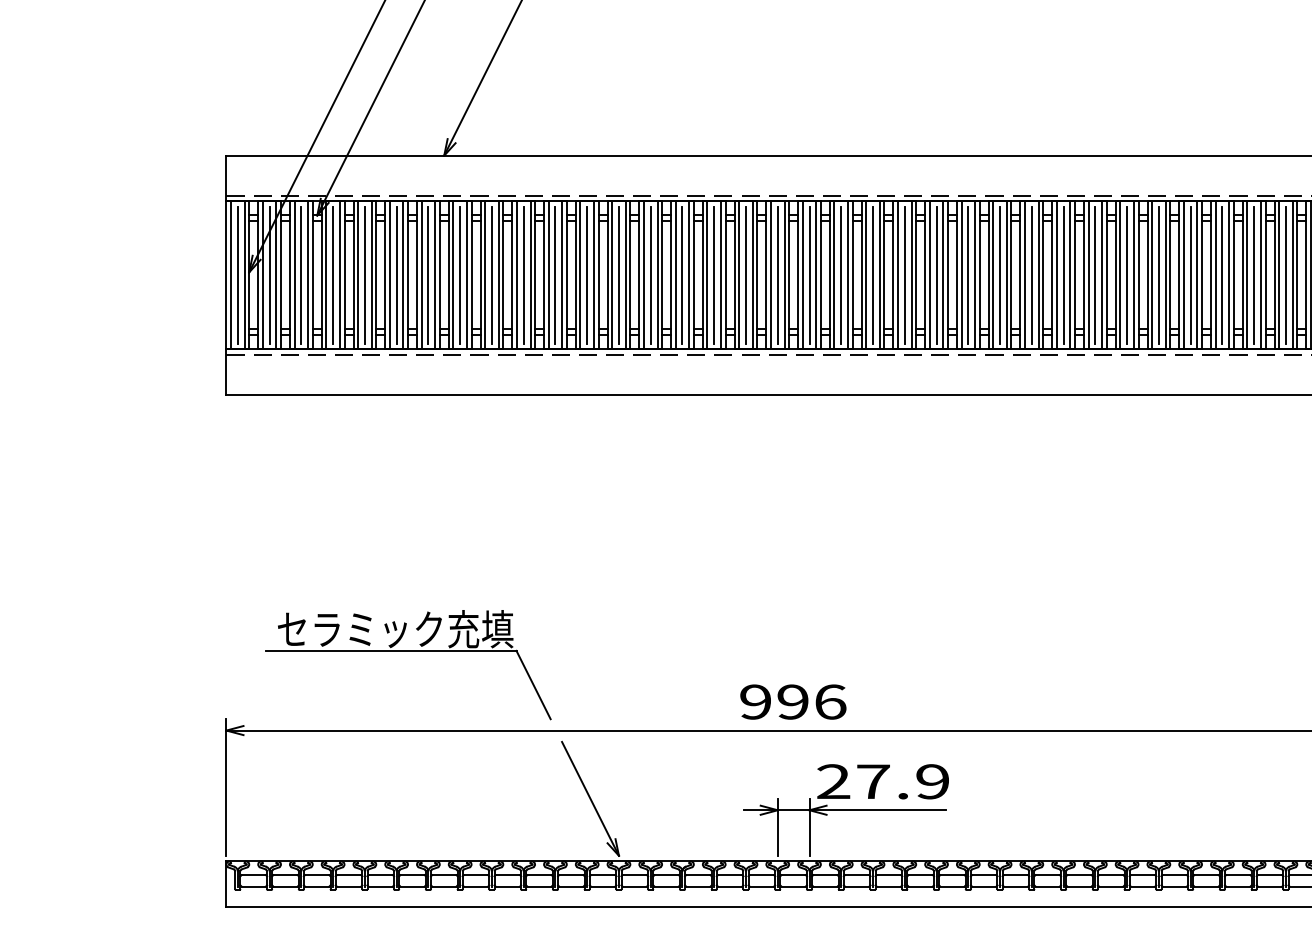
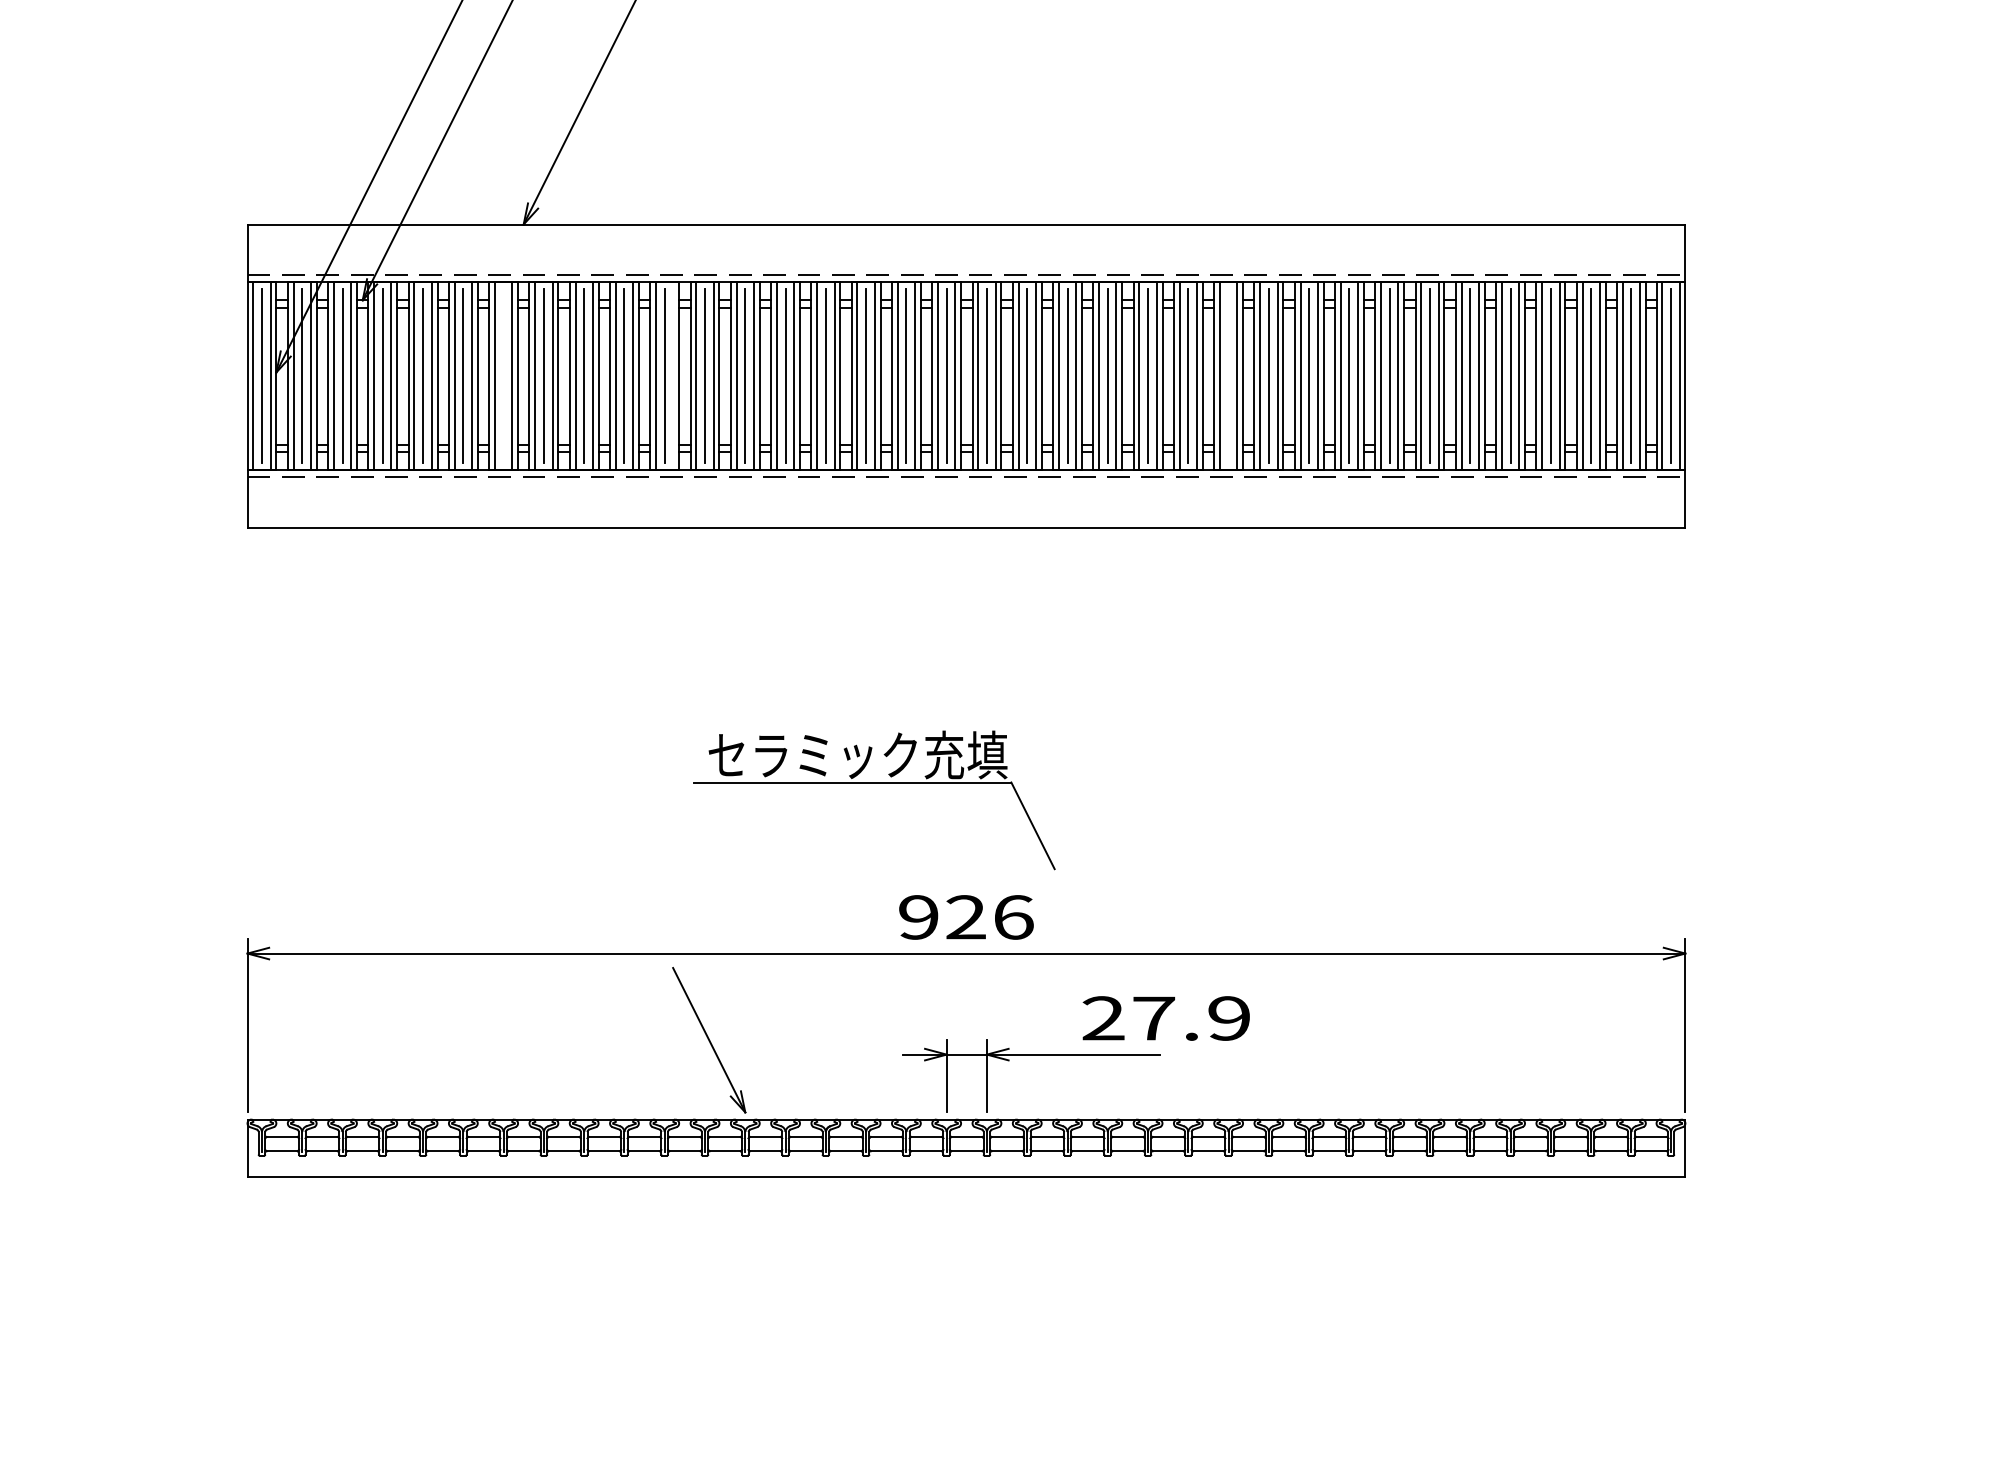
line: (428, 274) -> (503, 375), removed
line: (562, 274) -> (673, 375), removed
line: (999, 274) -> (1228, 375), removed
part: (408, 651) -> (874, 783), moved
text: (792, 702) -> (965, 917), 996 -> 926
text: (882, 781) -> (1165, 1018), moved

